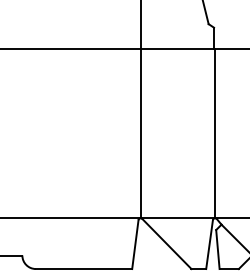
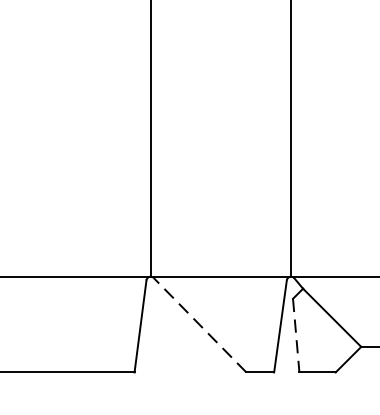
line: (166, 243) -> (199, 324), solid -> dashed
line: (217, 249) -> (295, 335), solid -> dashed

